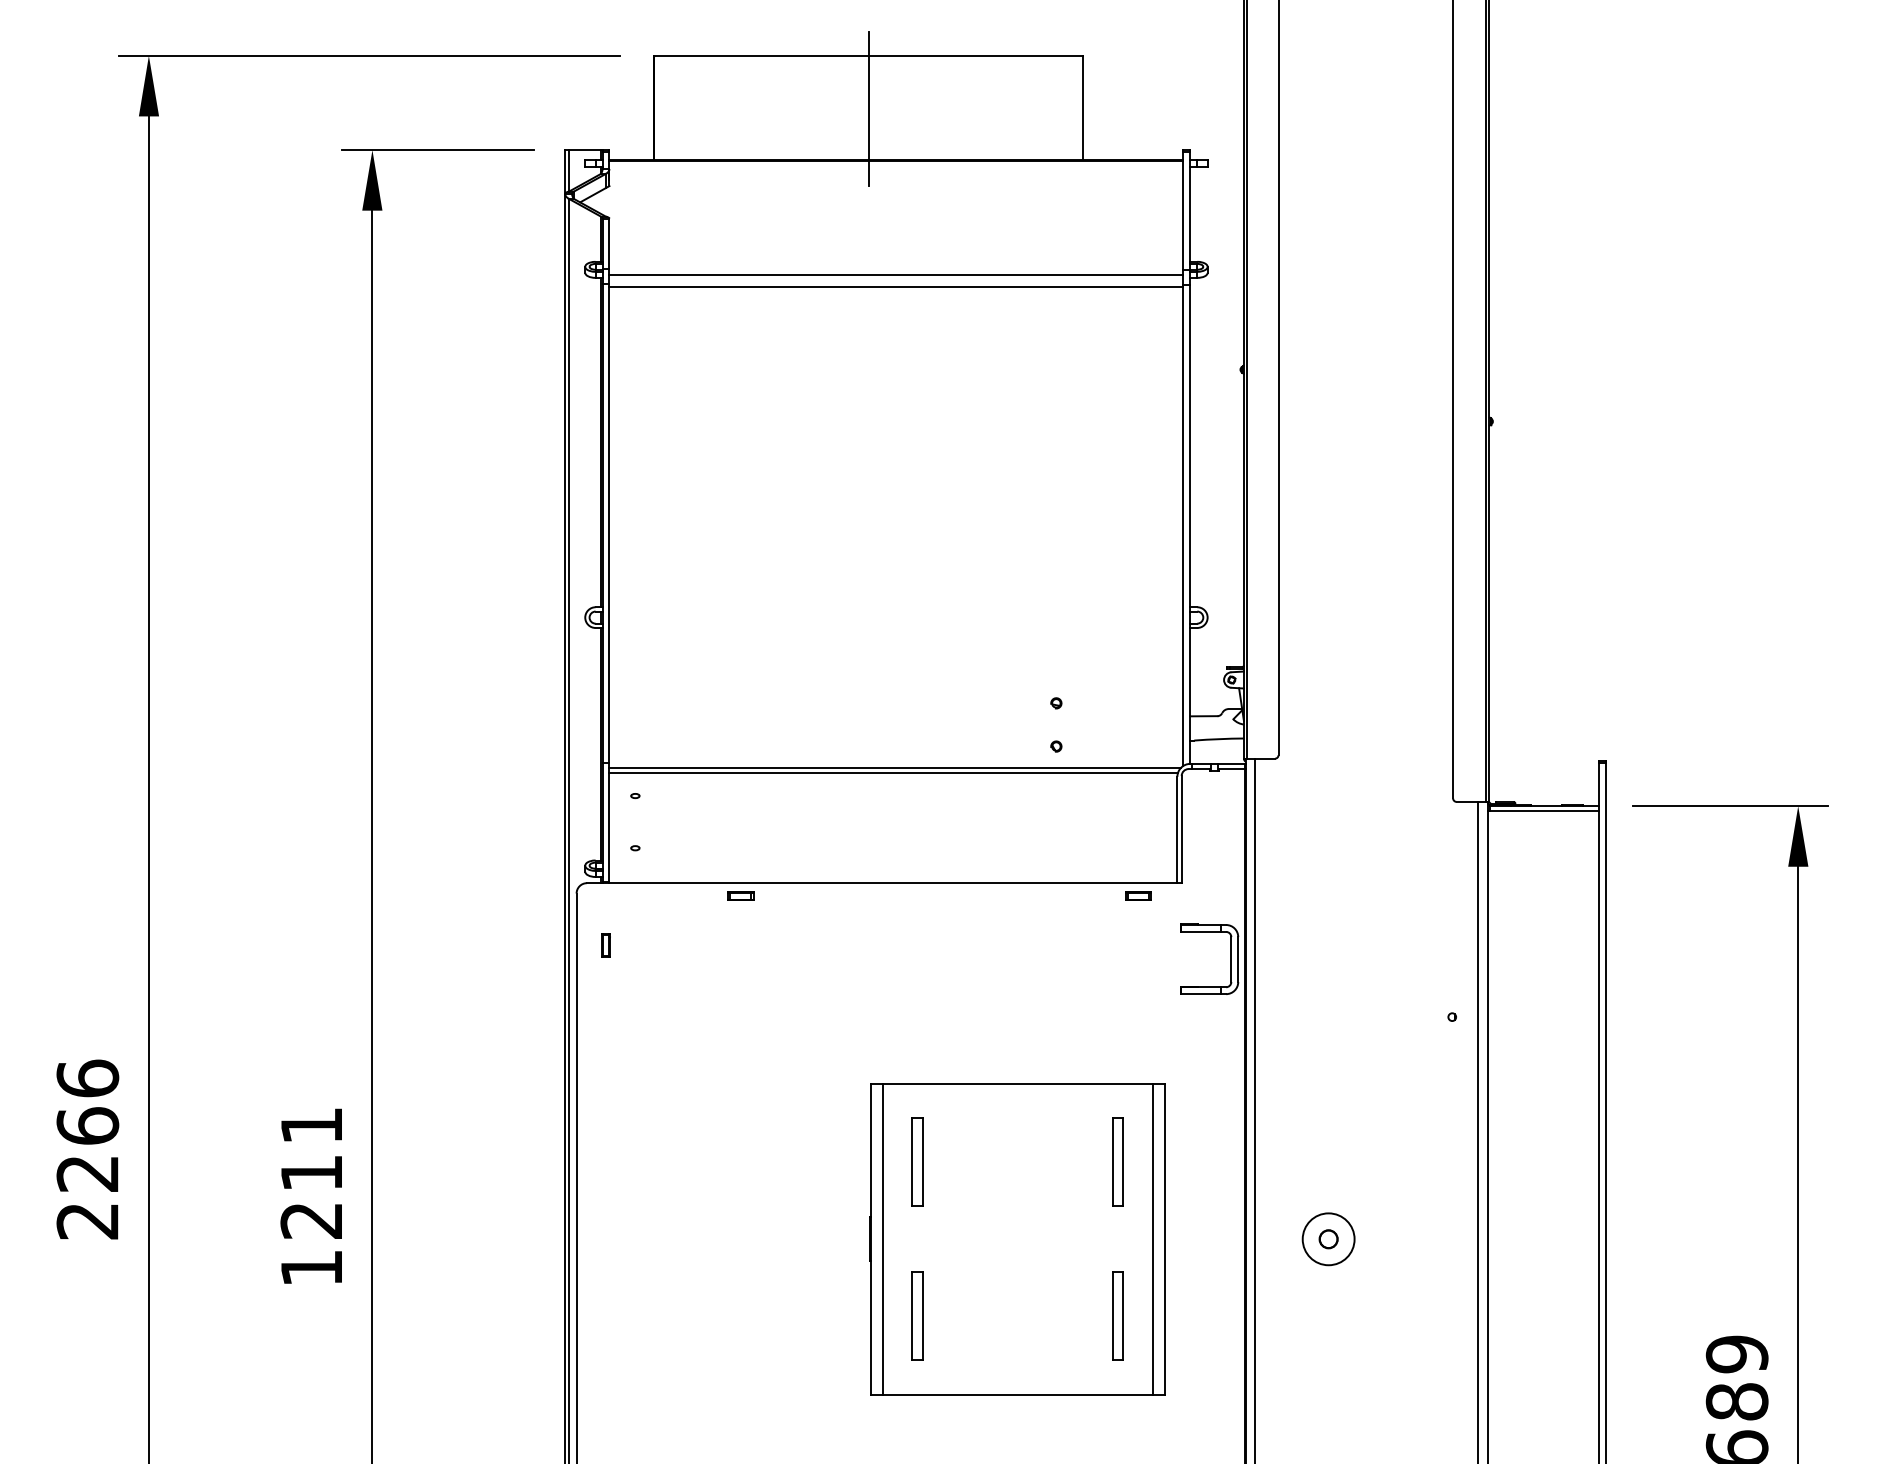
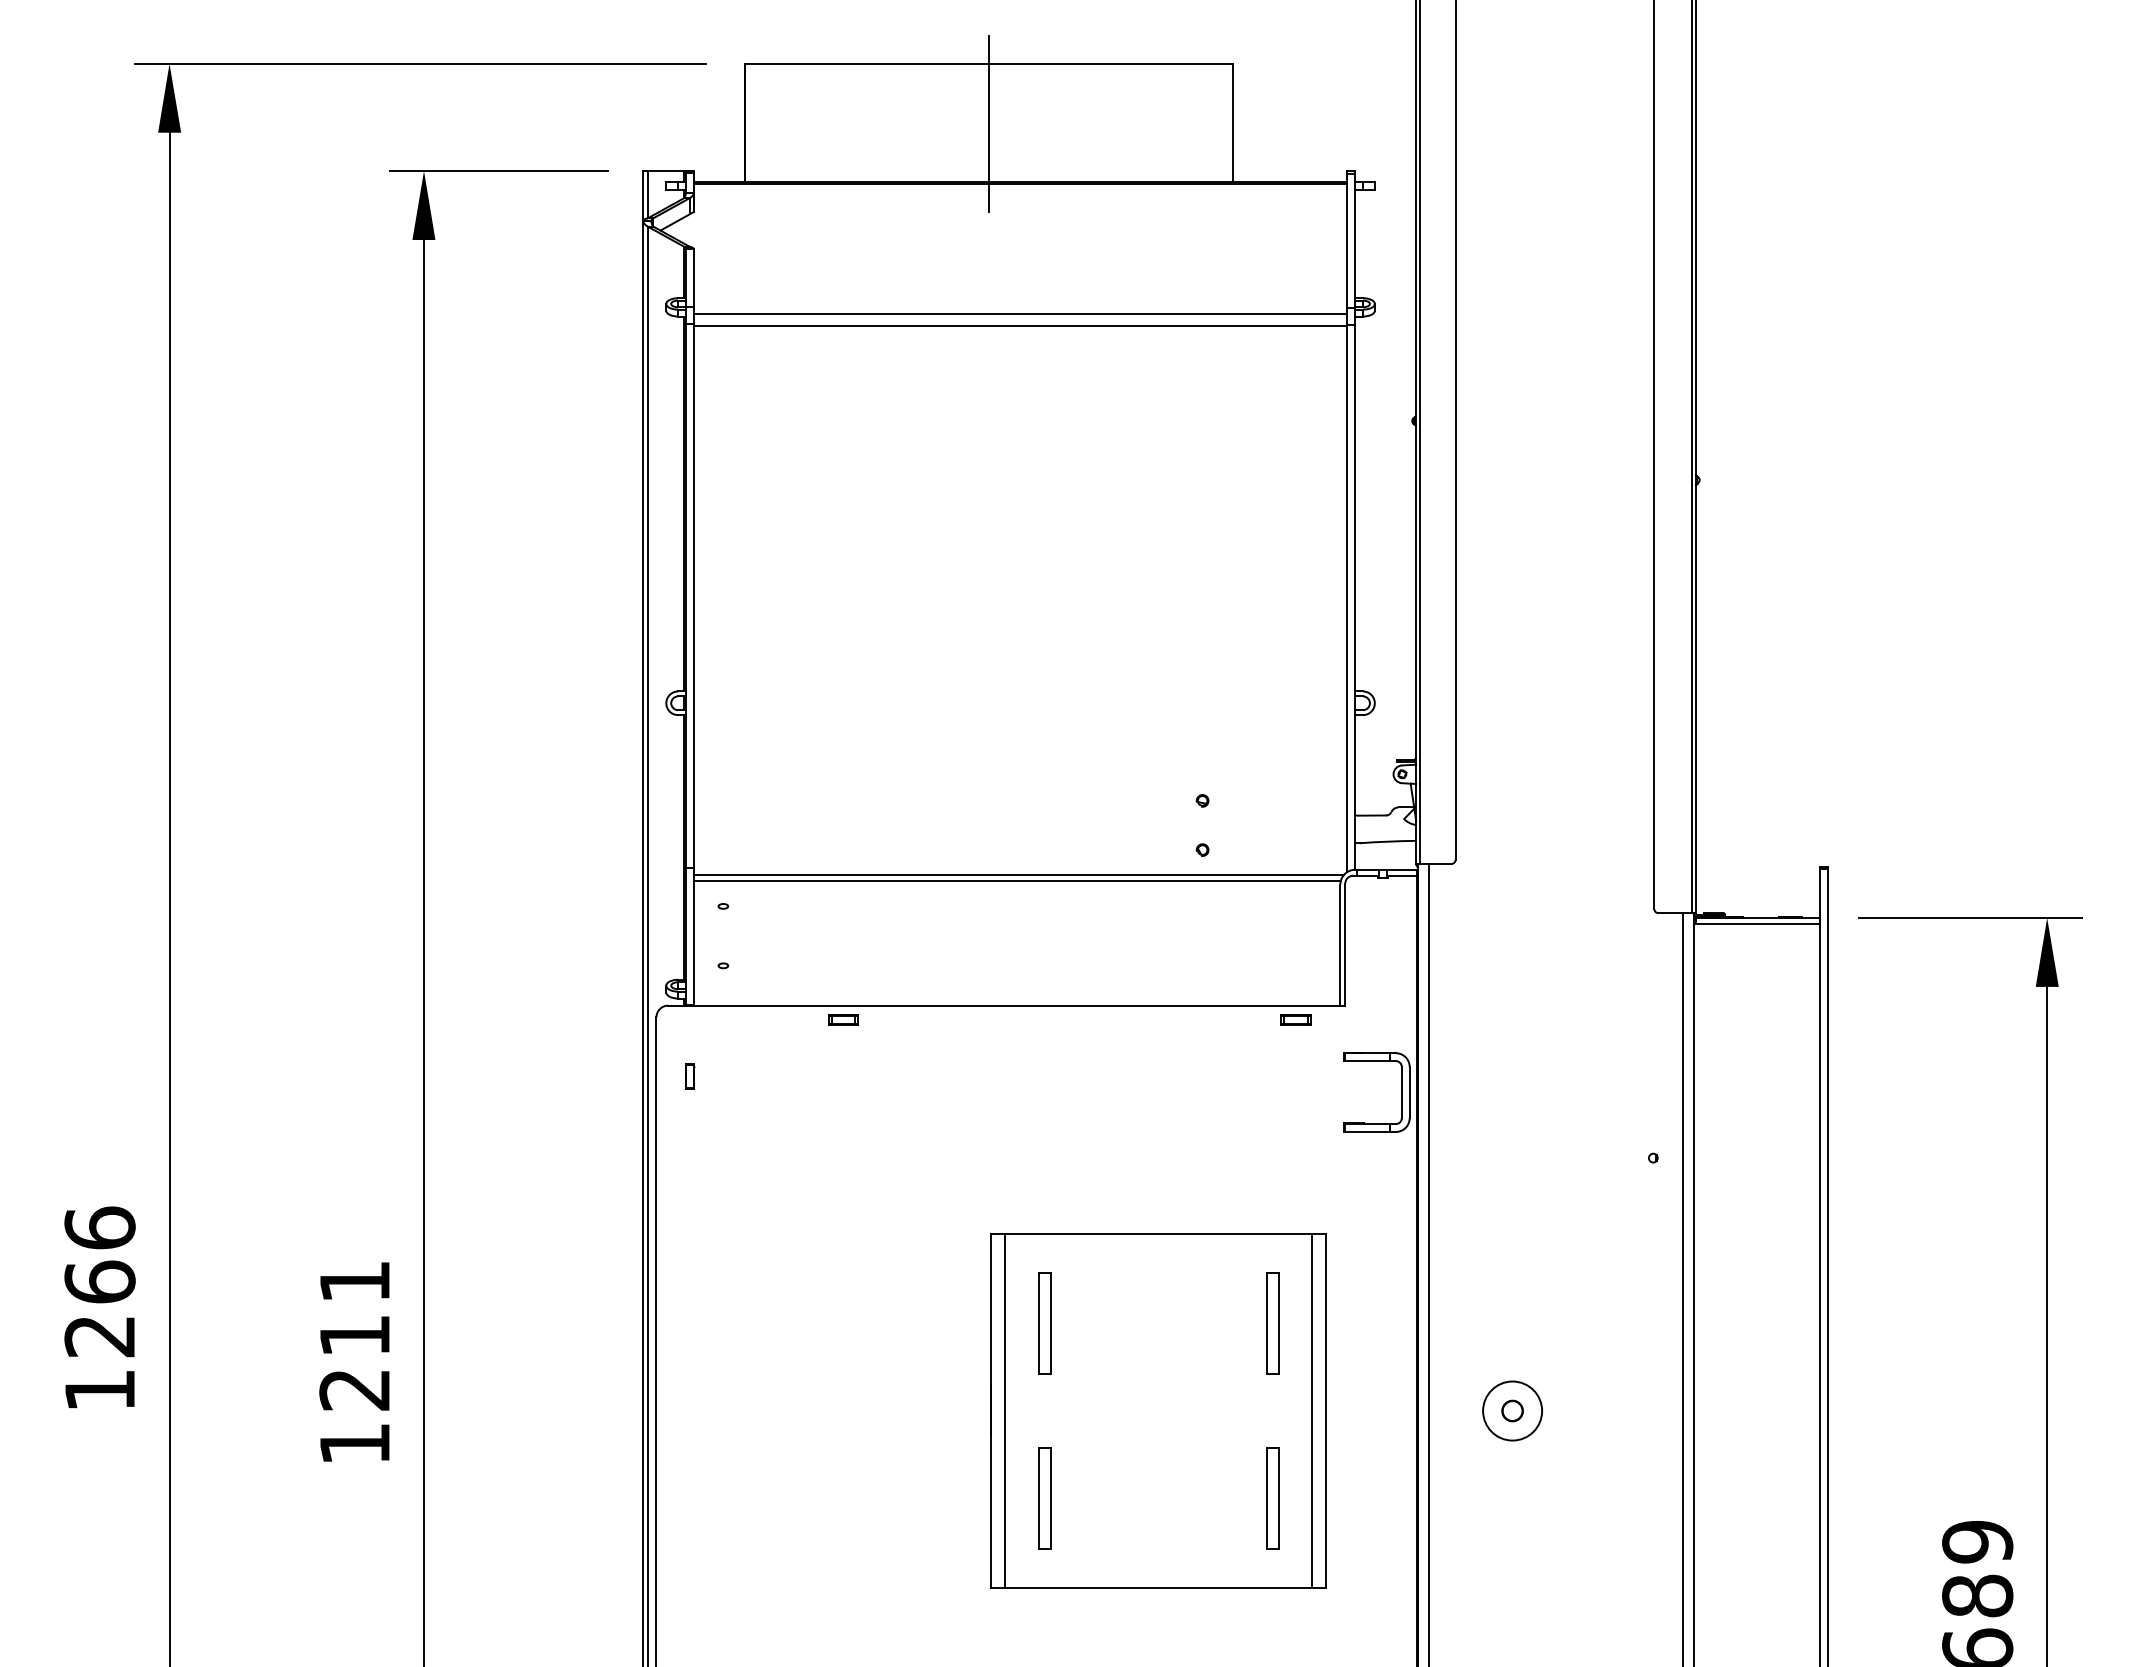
text: (87, 1222) -> (99, 1391), 2266 -> 1266

